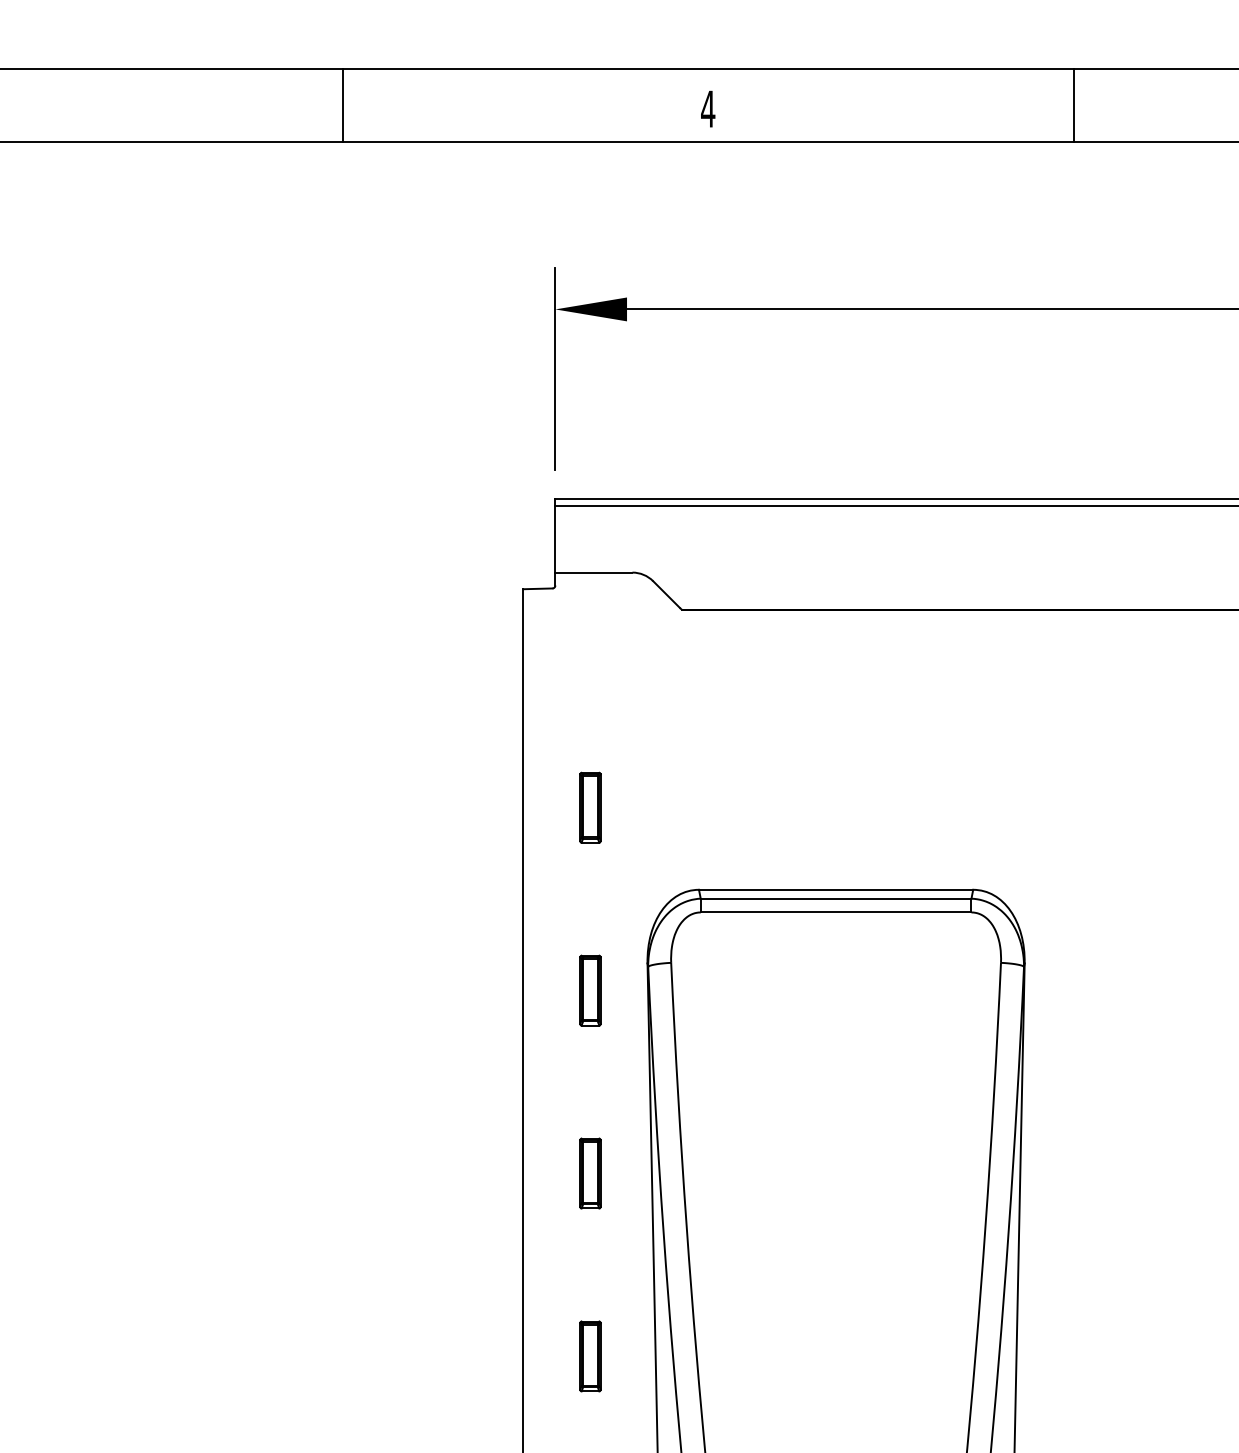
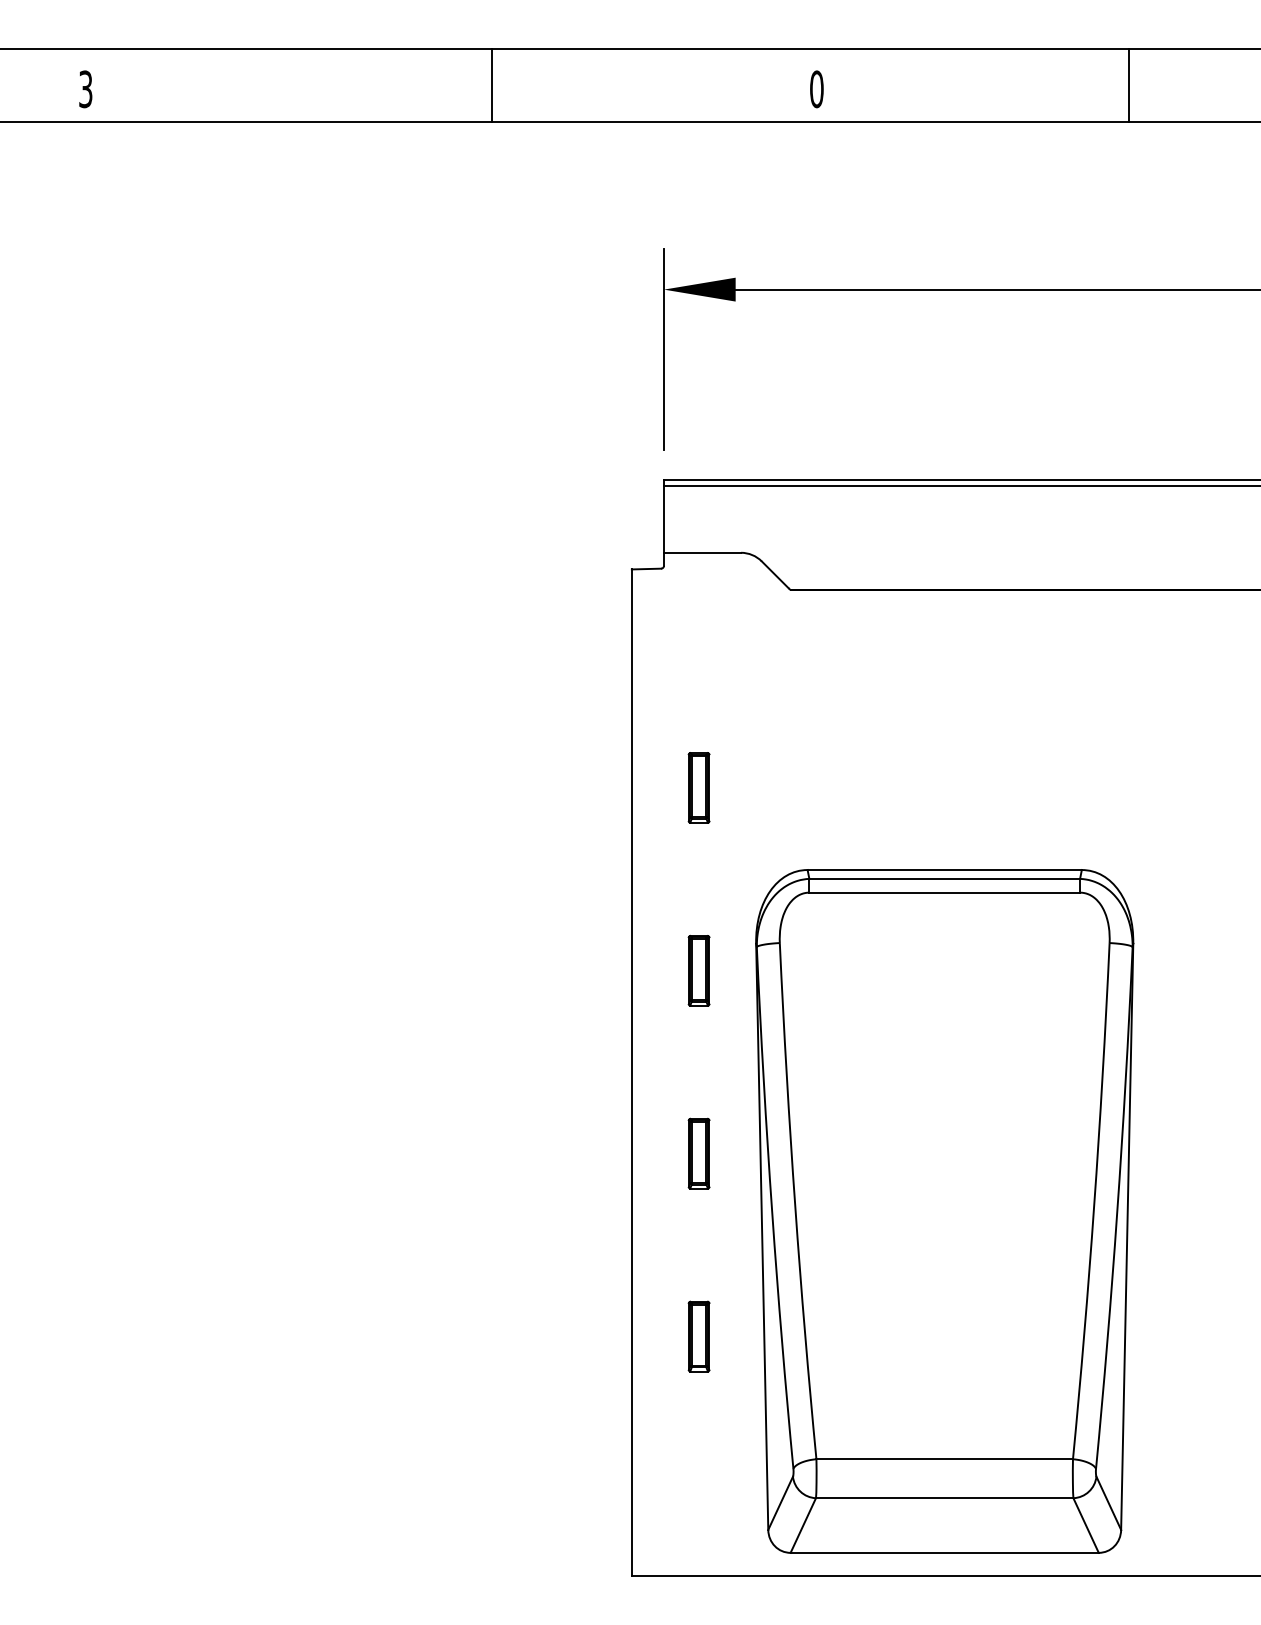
line: (342, 104) -> (491, 84), moved
line: (1073, 104) -> (1128, 84), moved
text: (707, 109) -> (816, 89), 4 -> 0

